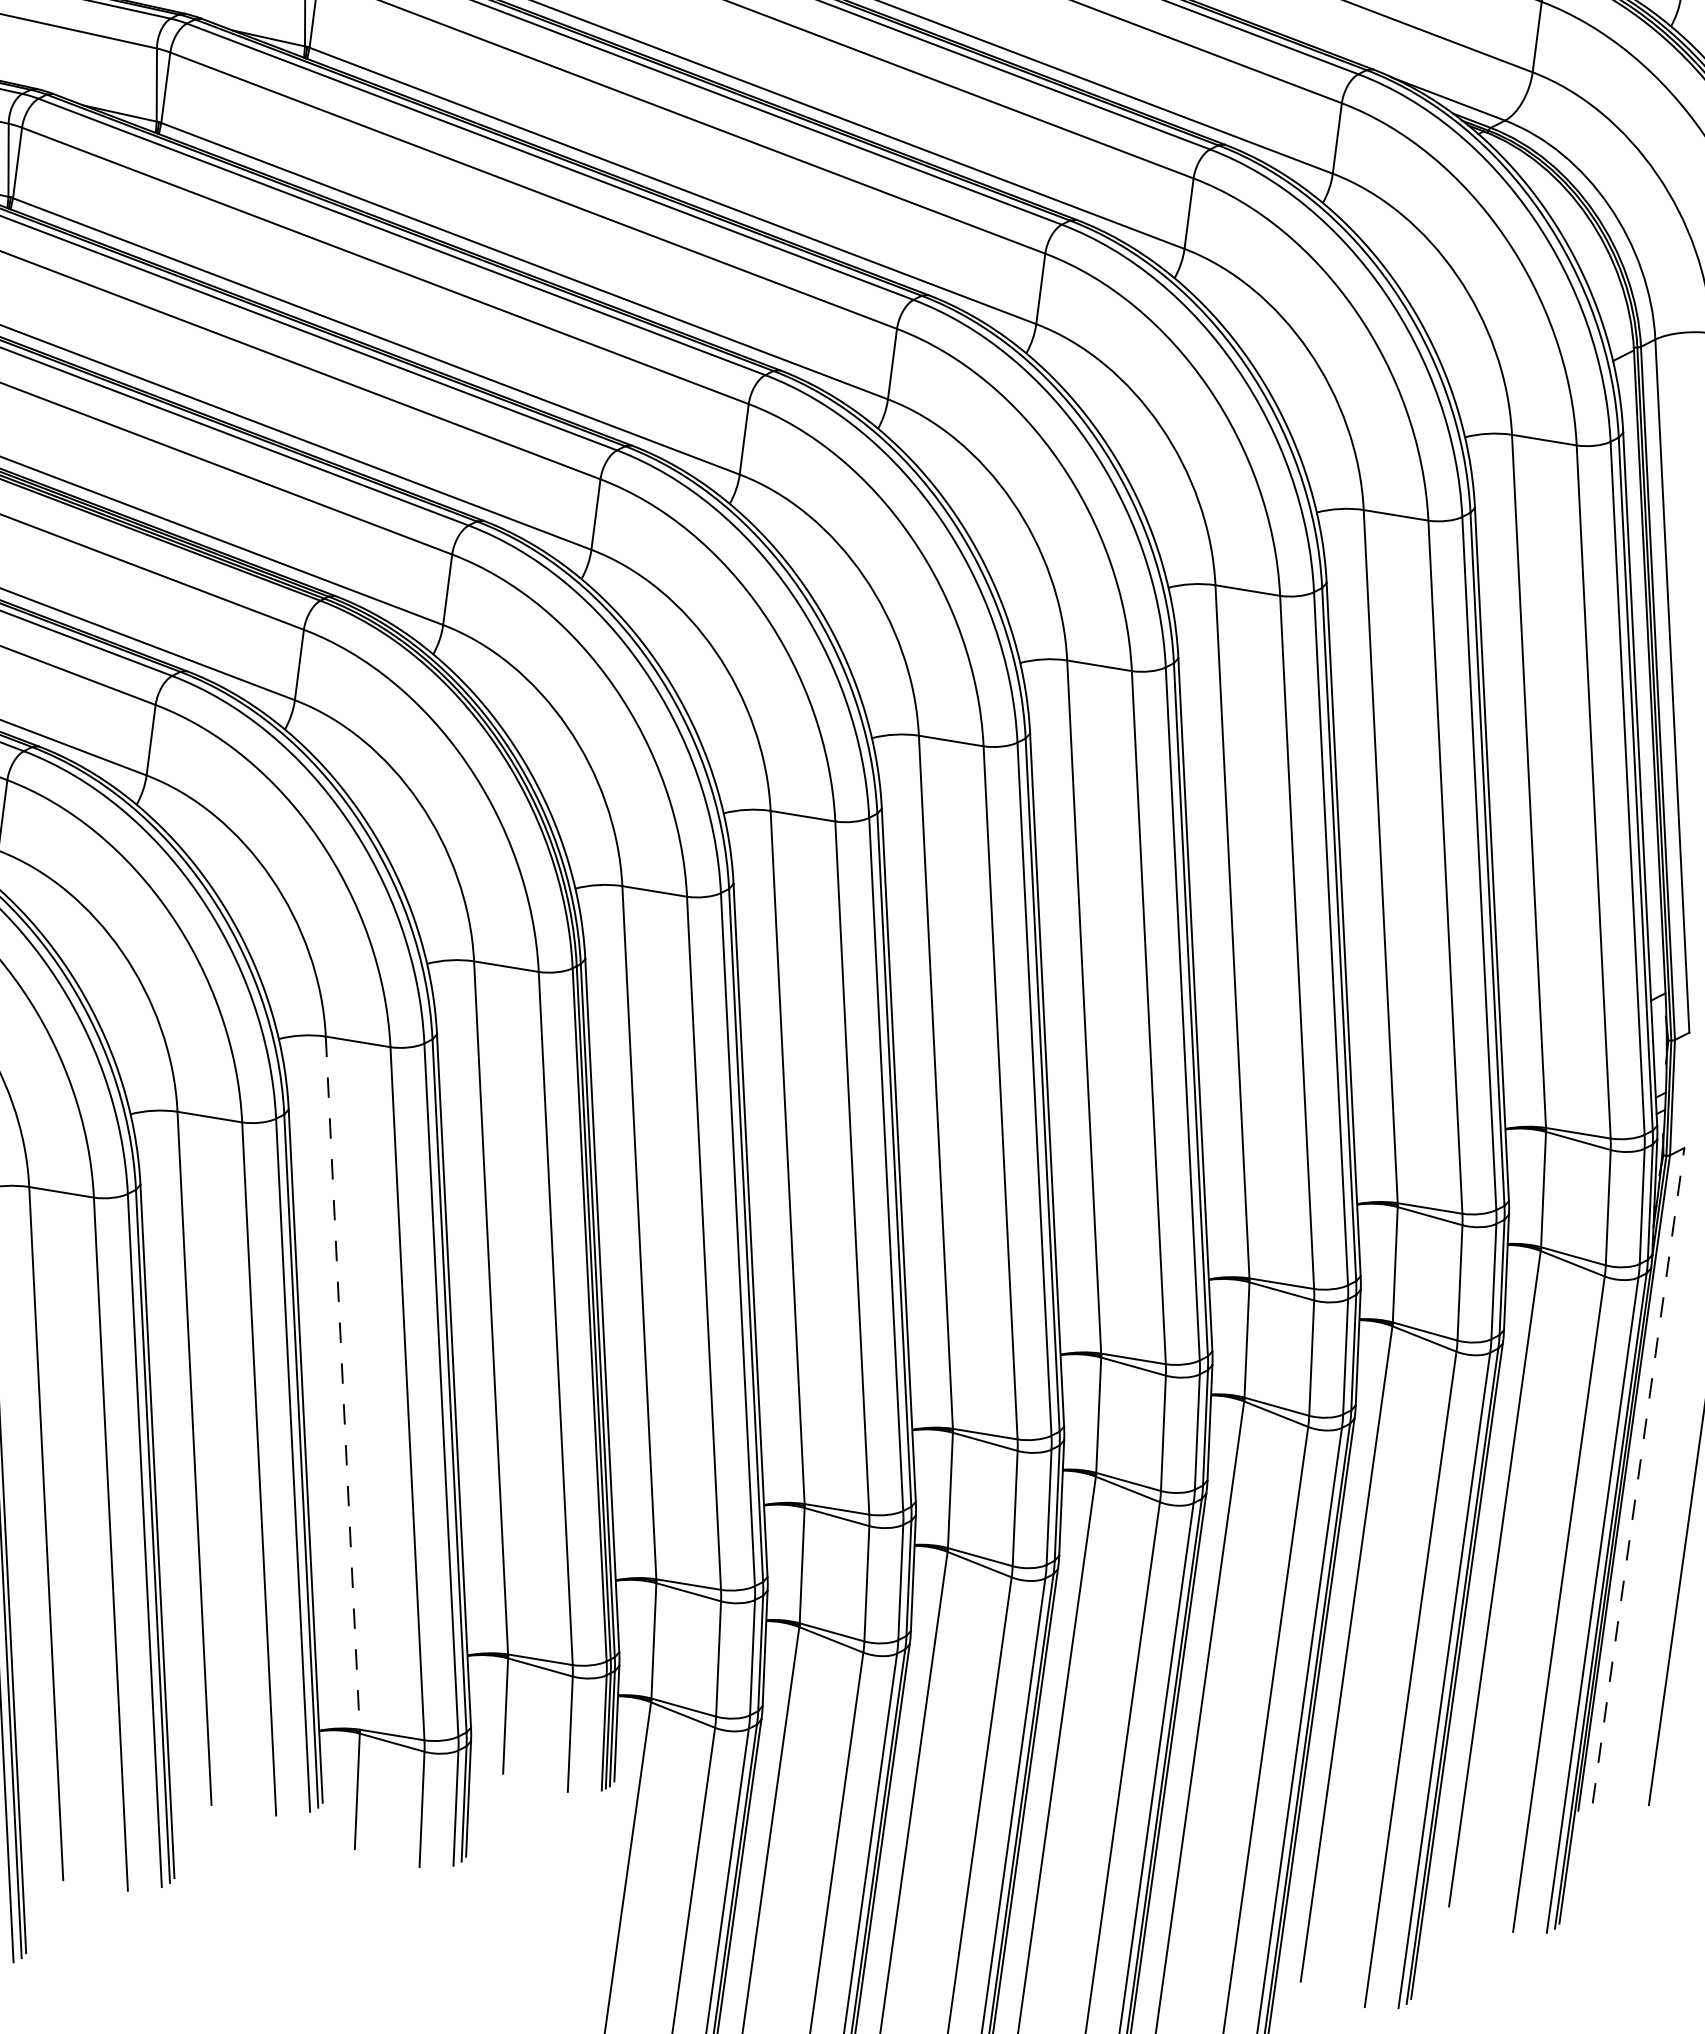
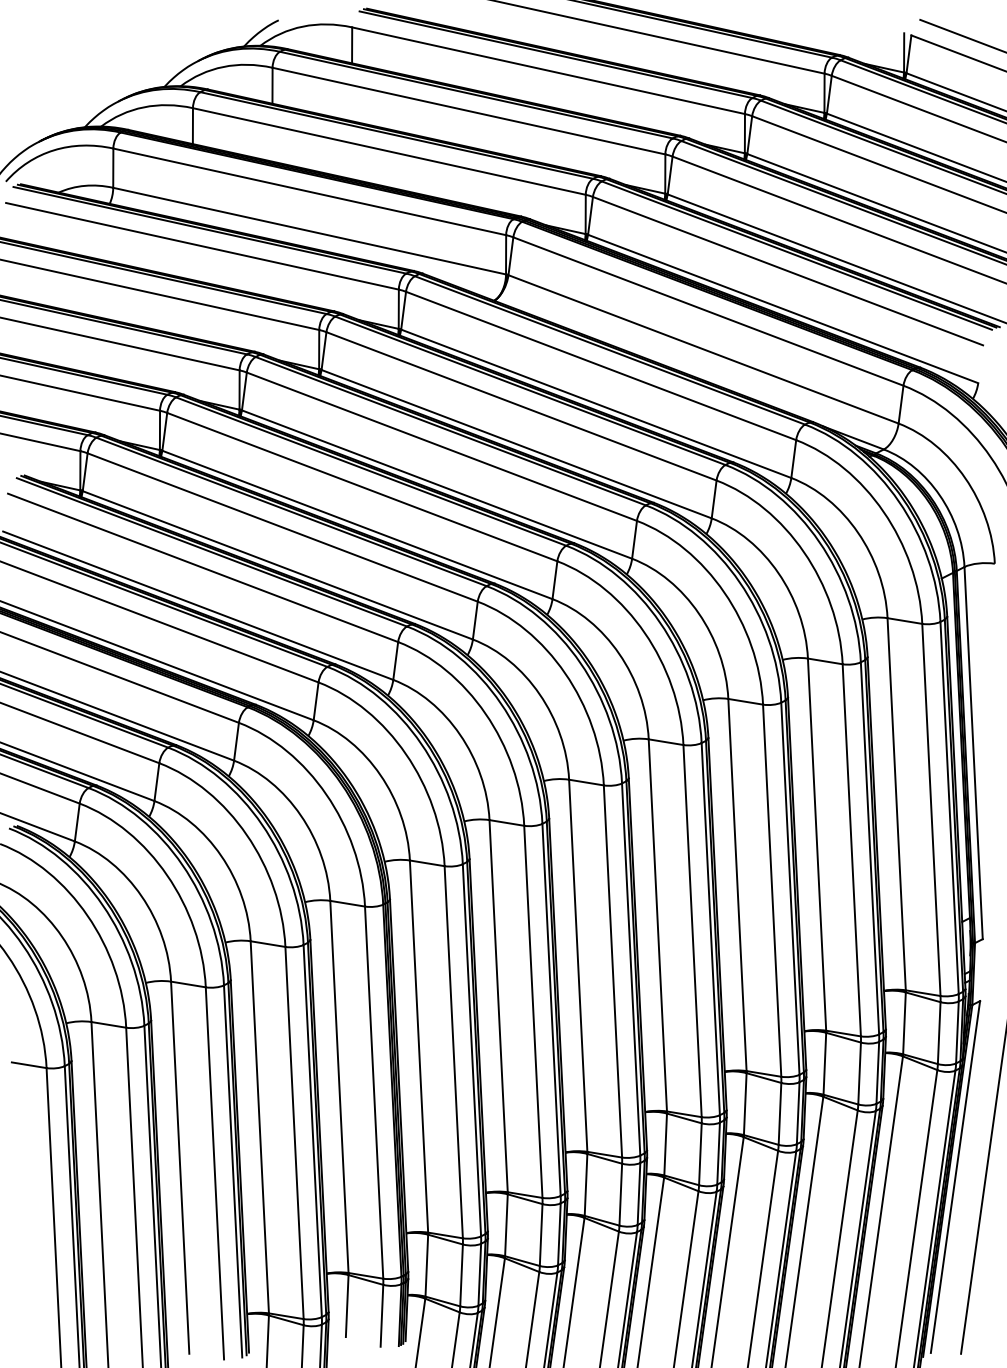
line: (342, 1383) -> (259, 1127), dashed -> solid
line: (1638, 1476) -> (955, 1177), dashed -> solid

